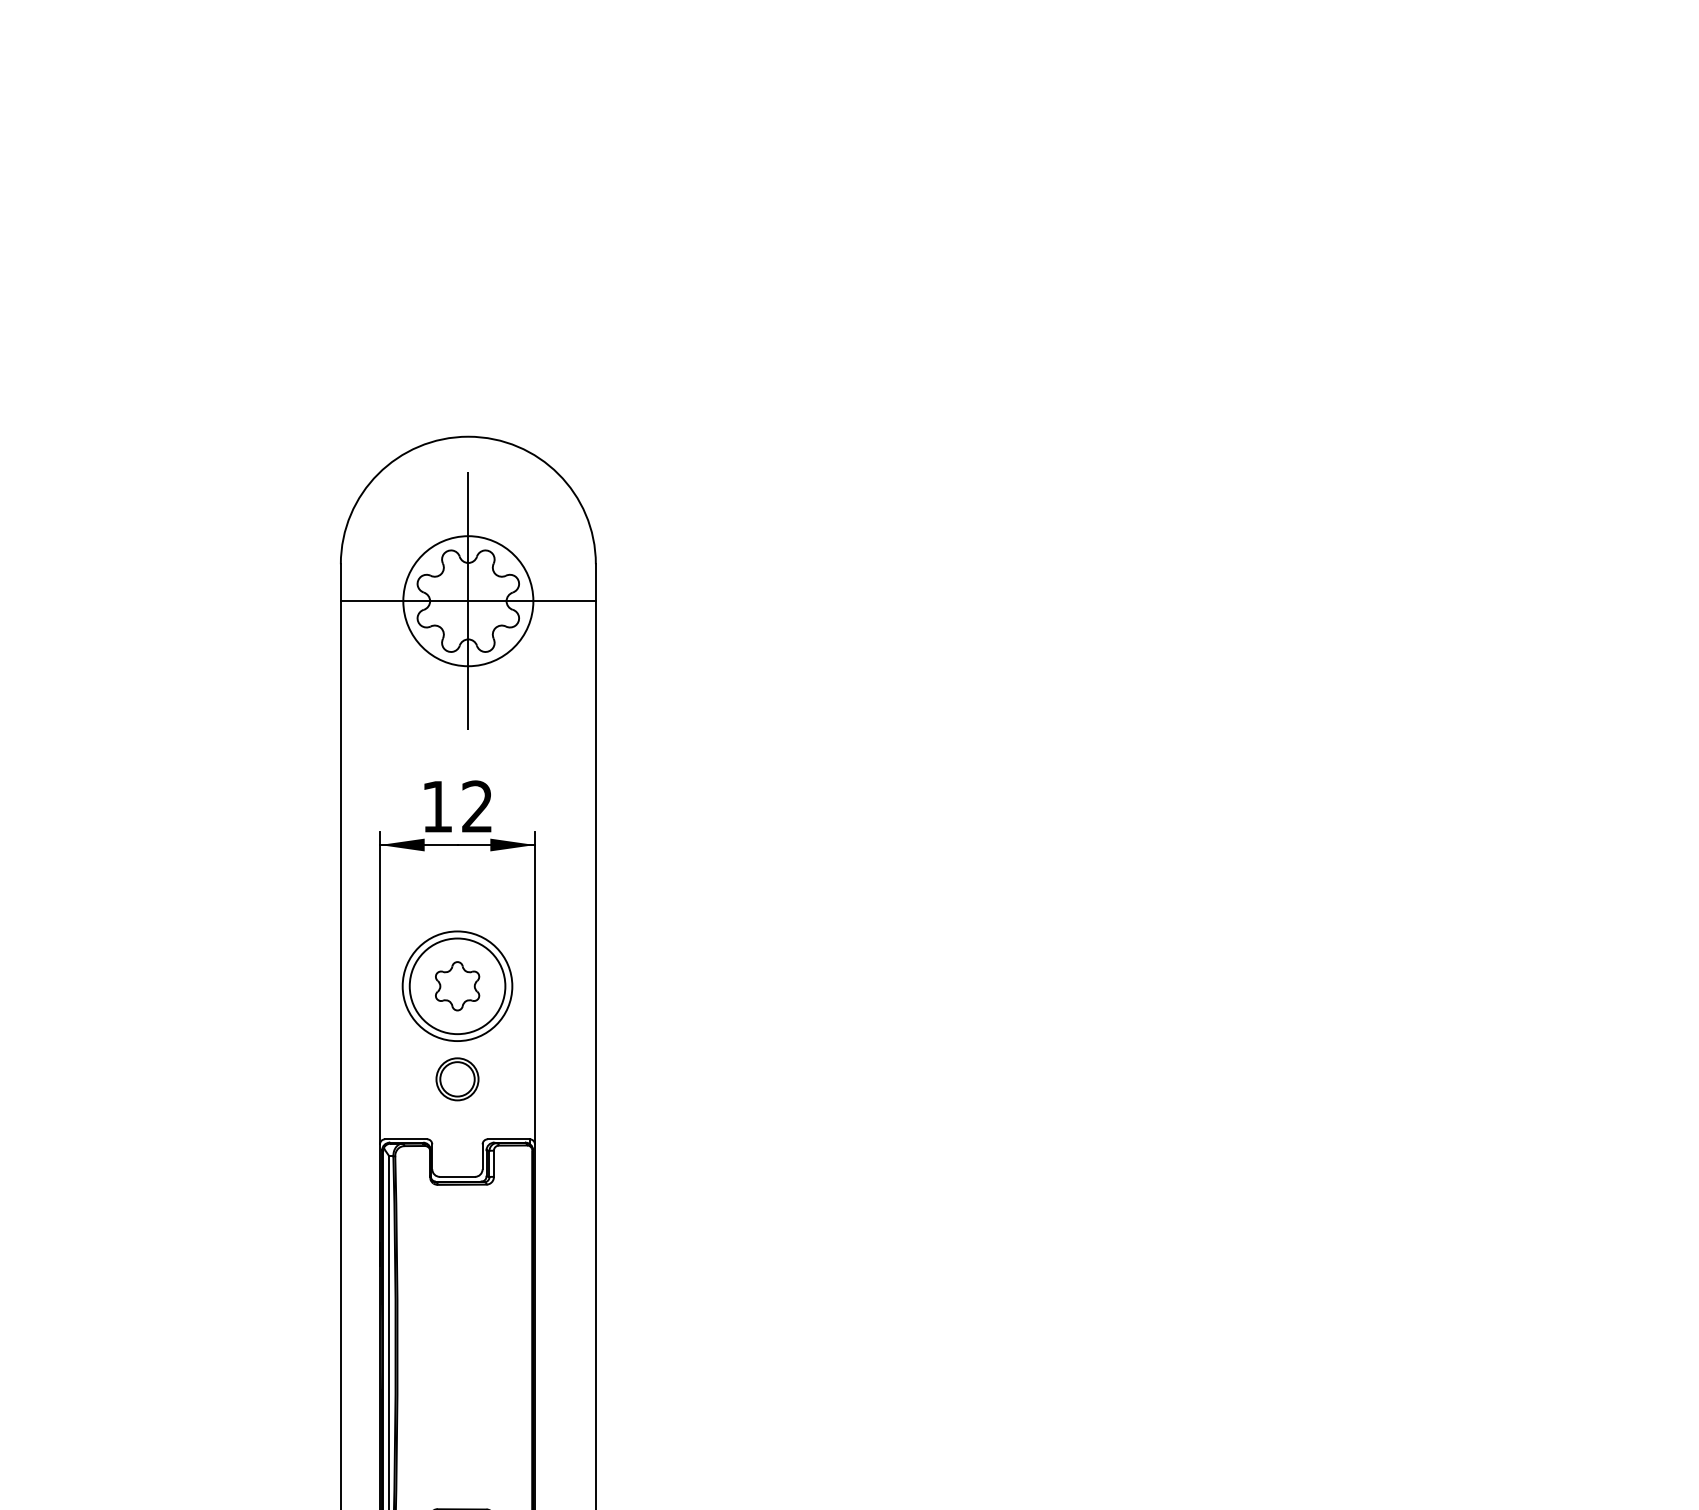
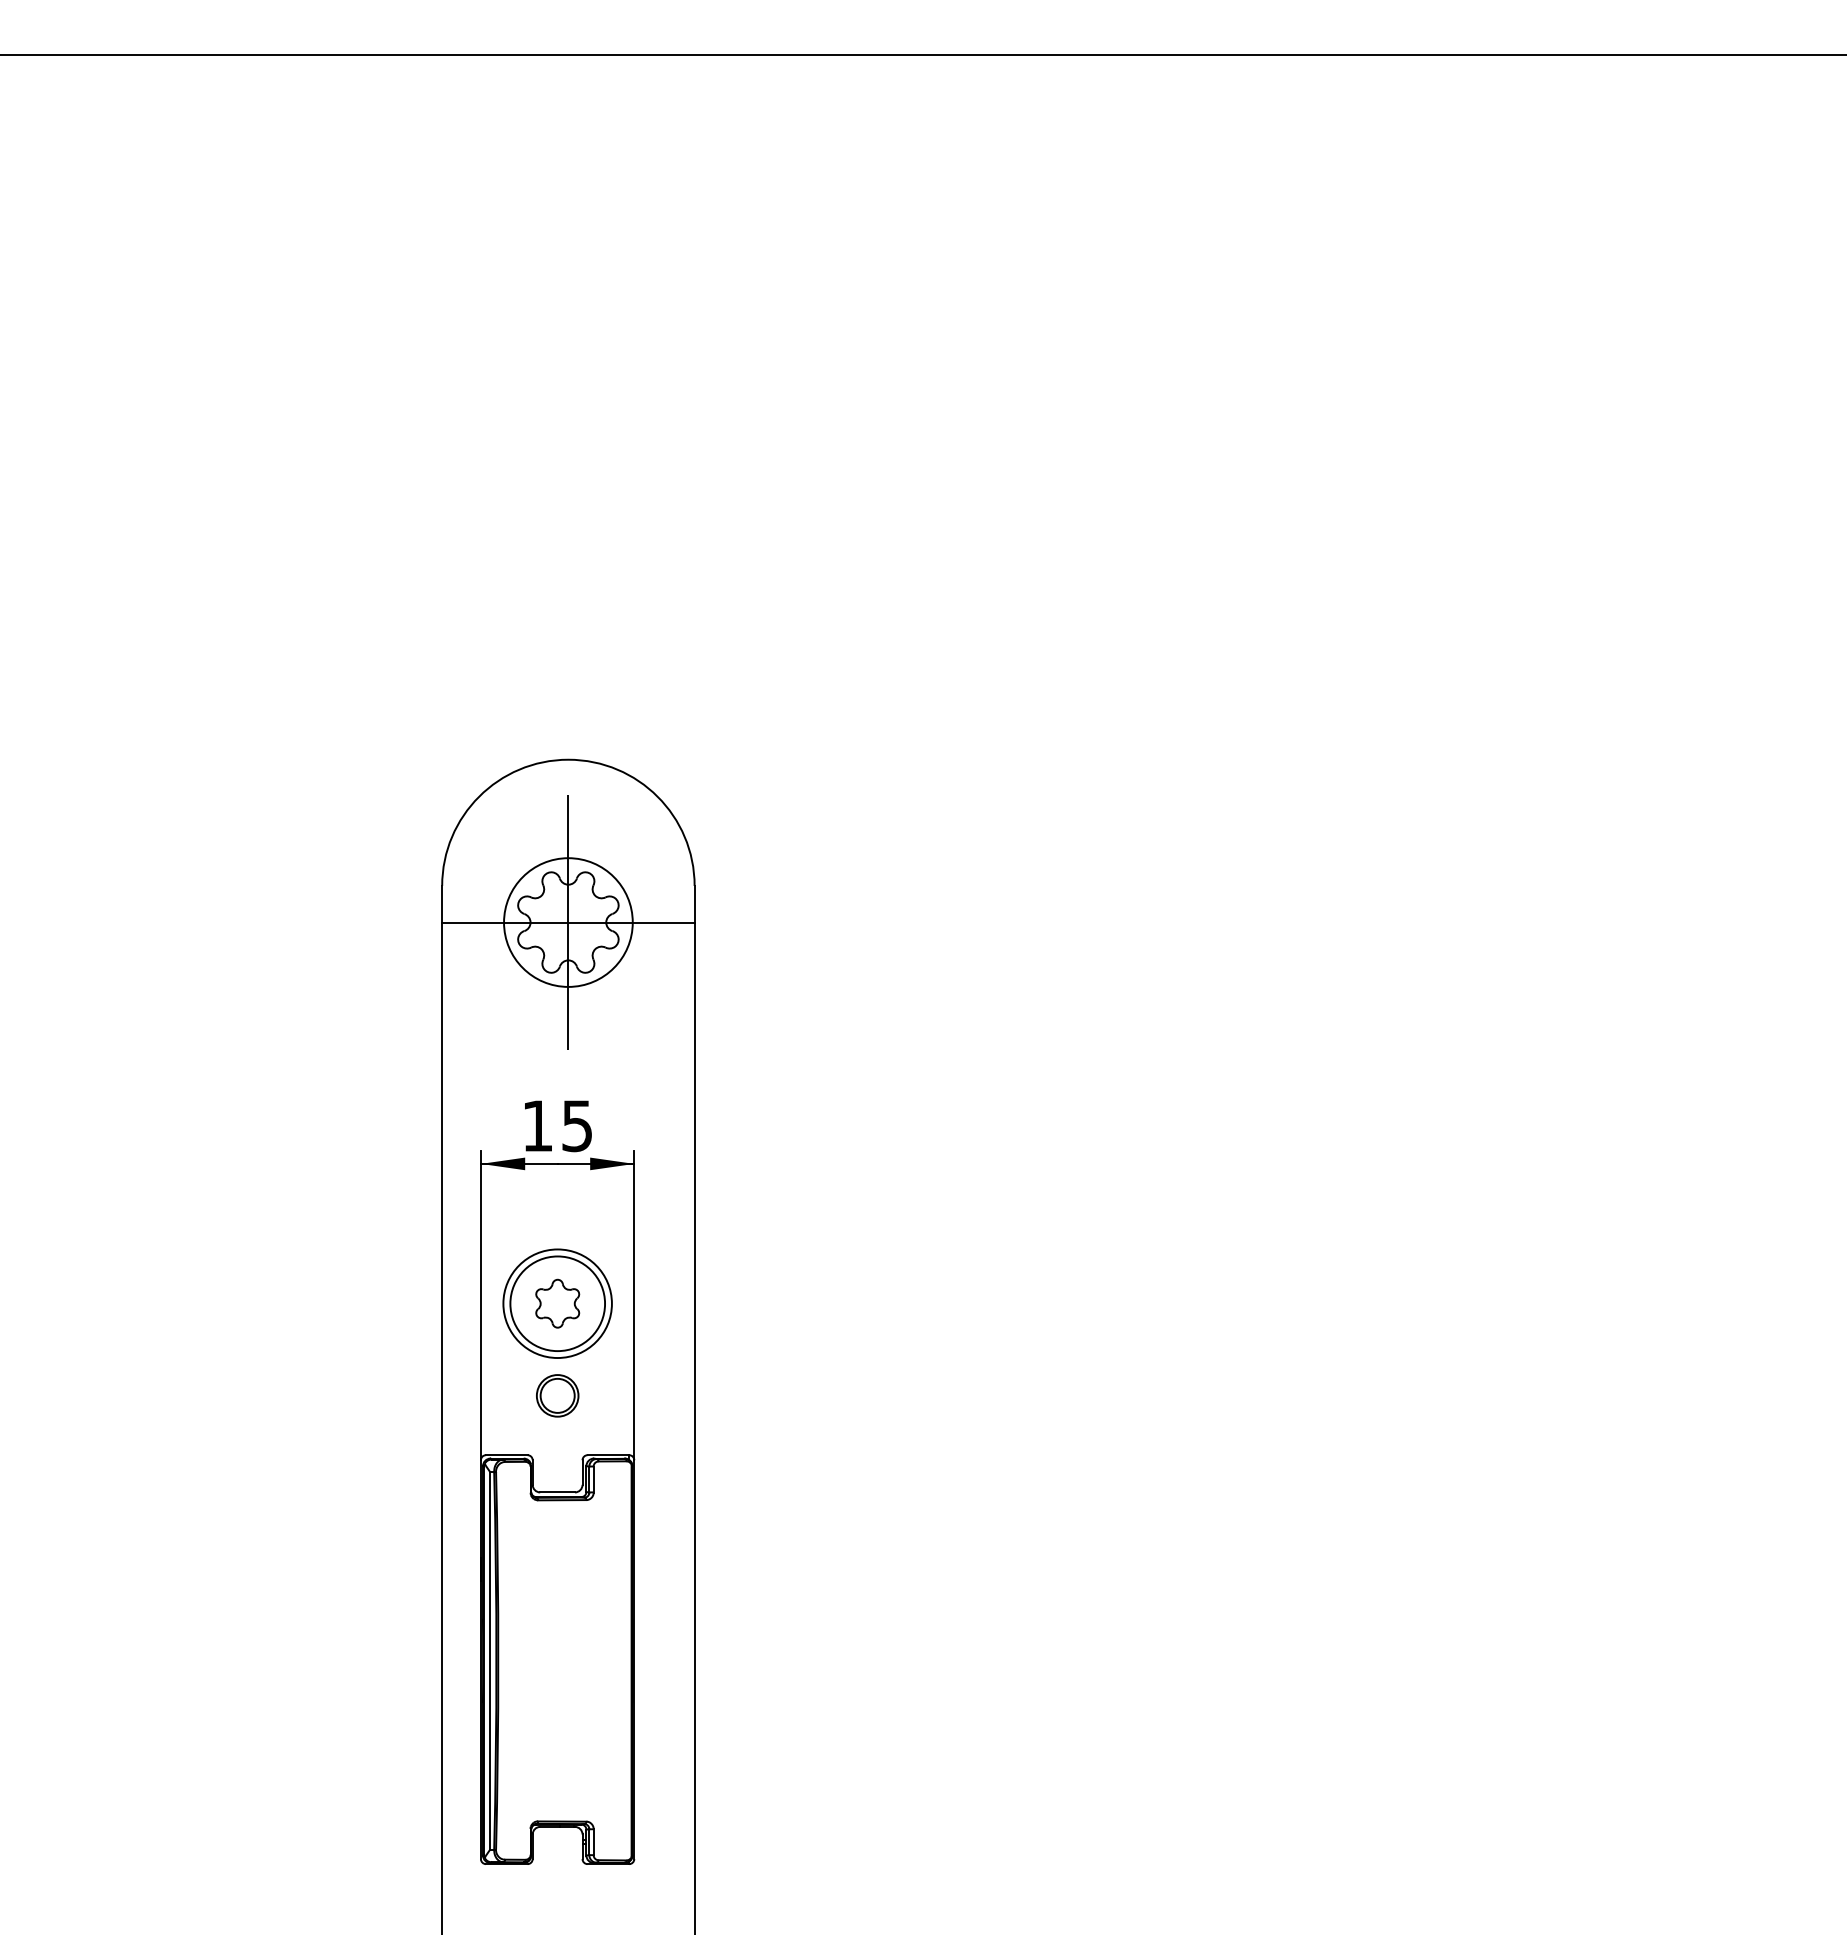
text: (476, 807) -> (576, 1126), 12 -> 15

